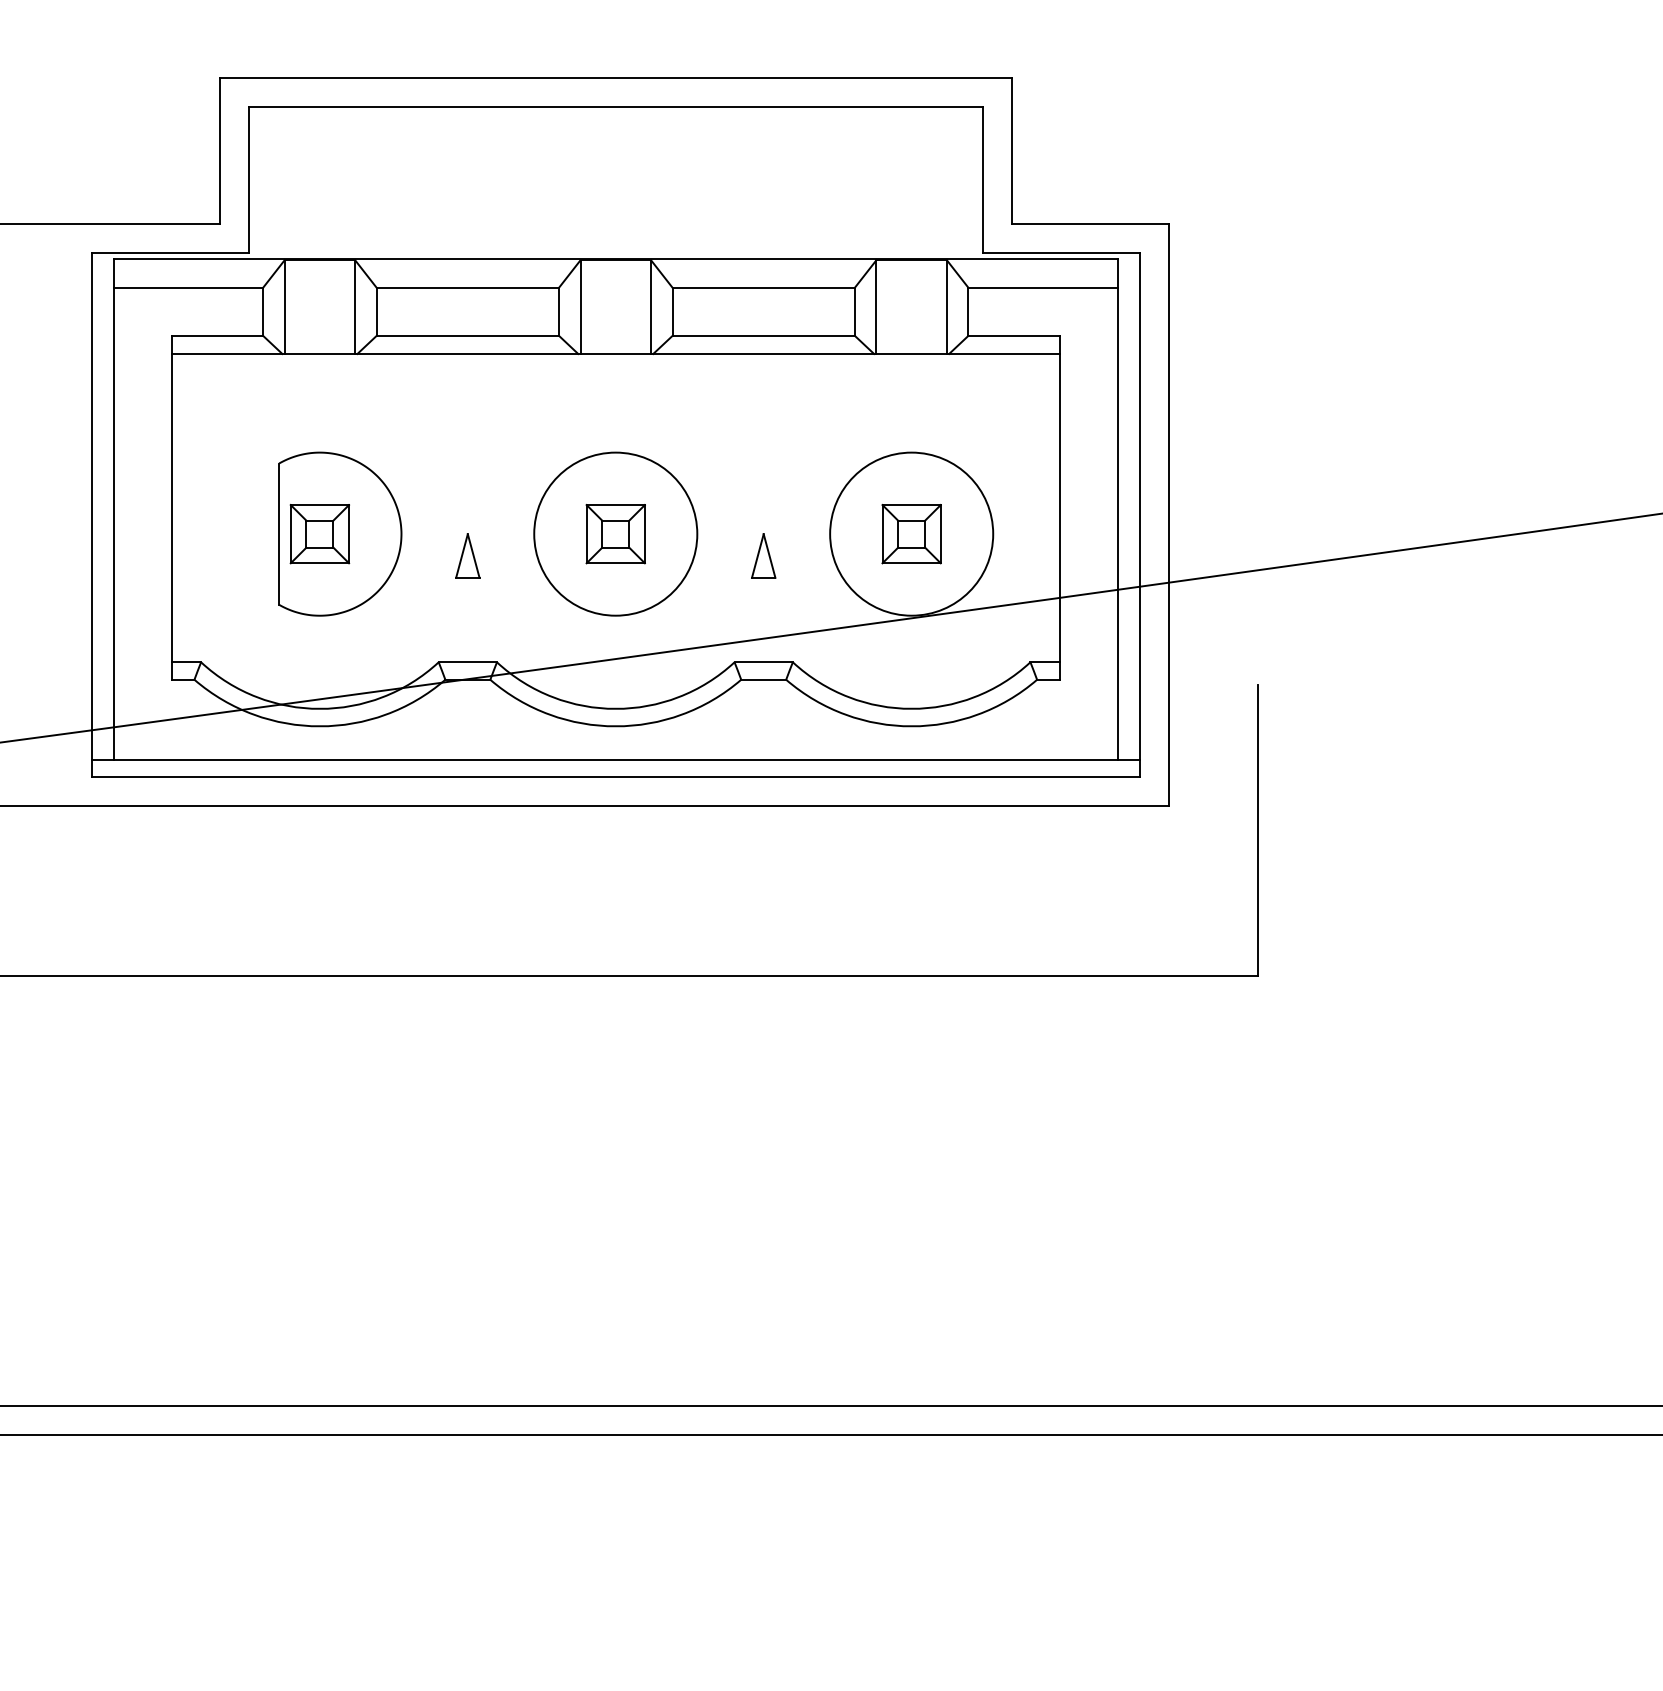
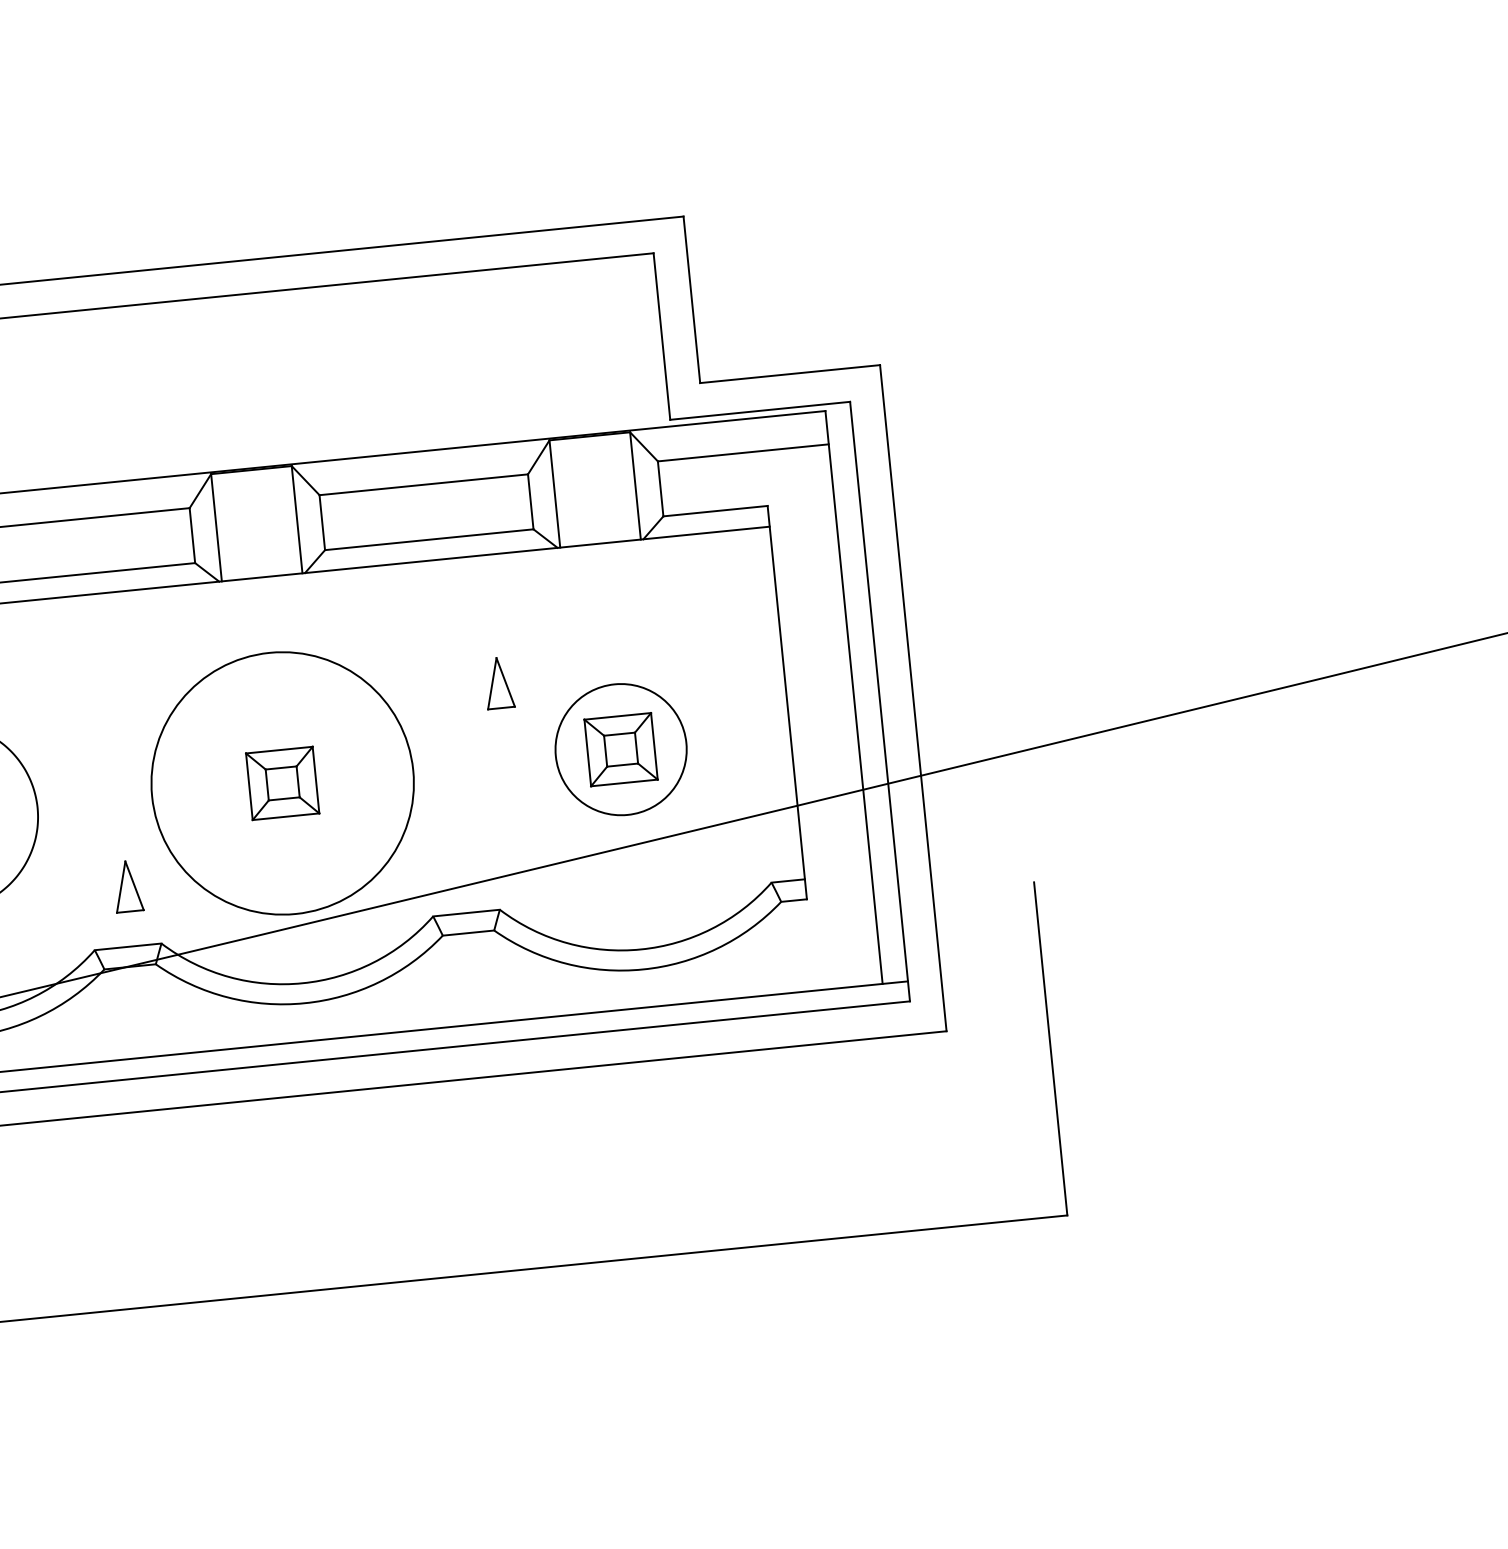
circle: (615, 533) -> (282, 782), size x1.4
circle: (911, 533) -> (620, 748), size x0.7
part: (467, 555) -> (127, 885), moved
part: (763, 555) -> (498, 682), moved

